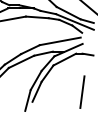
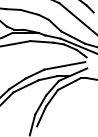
line: (81, 92) -> (86, 116), removed

